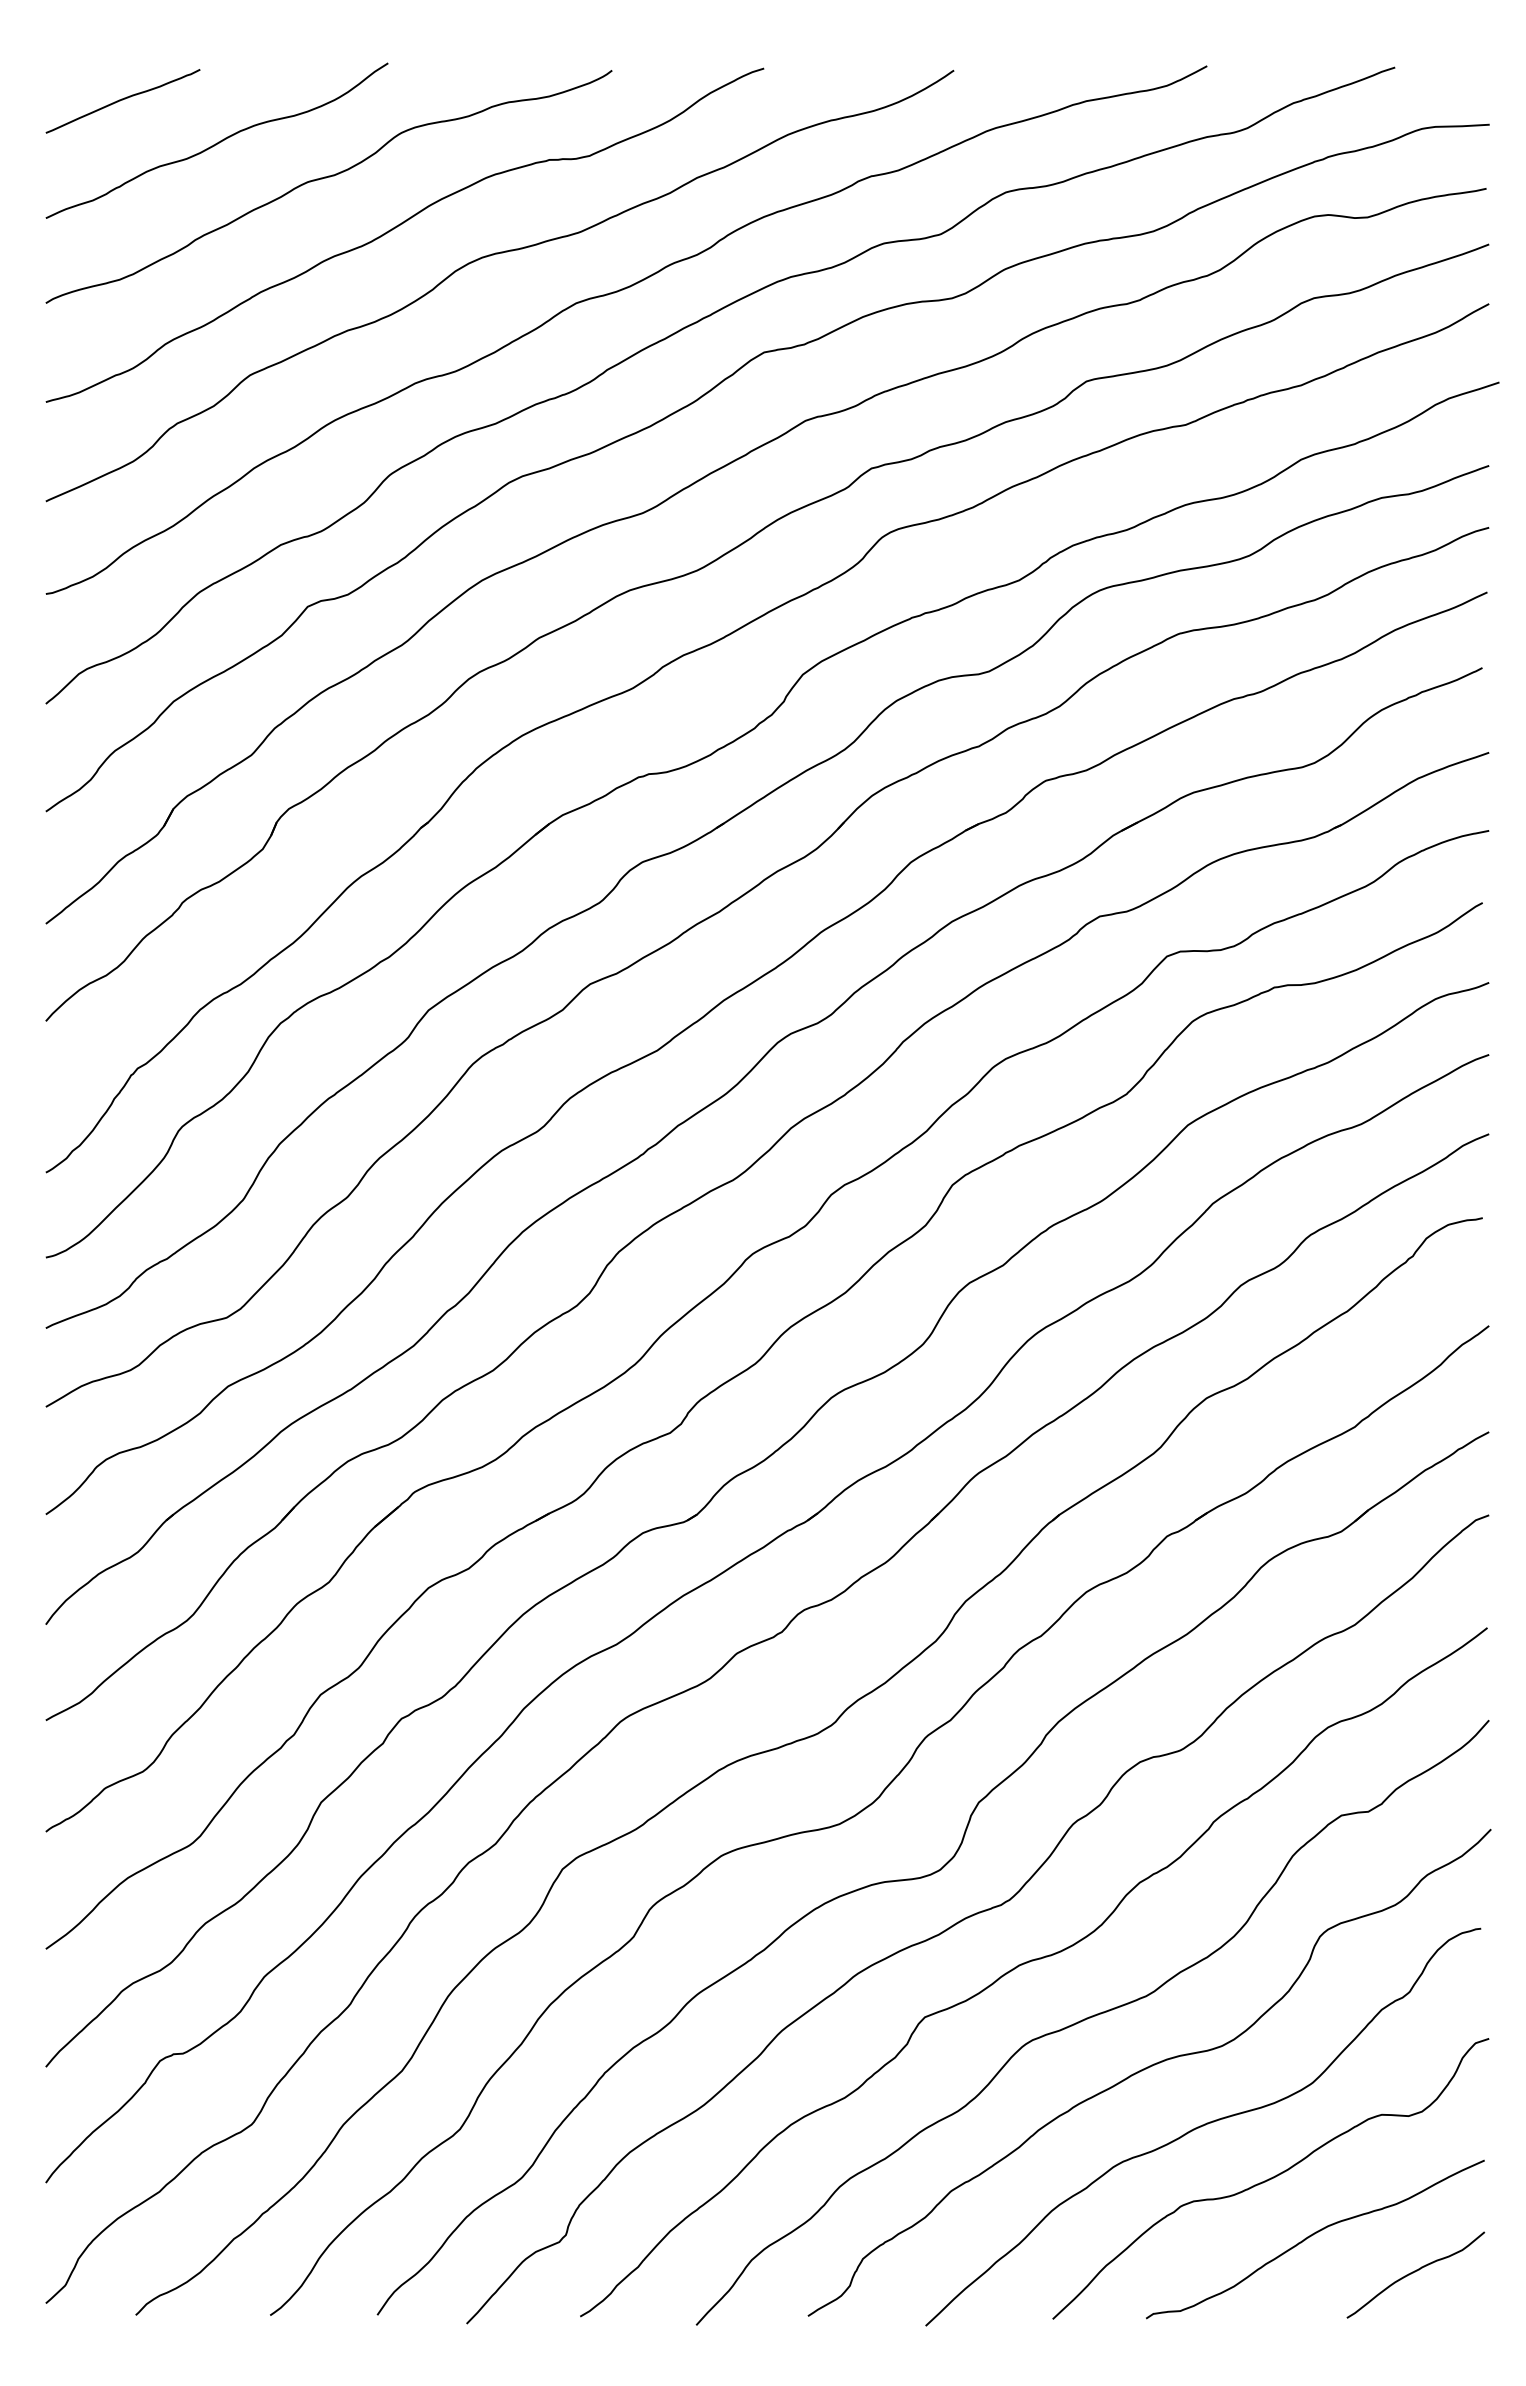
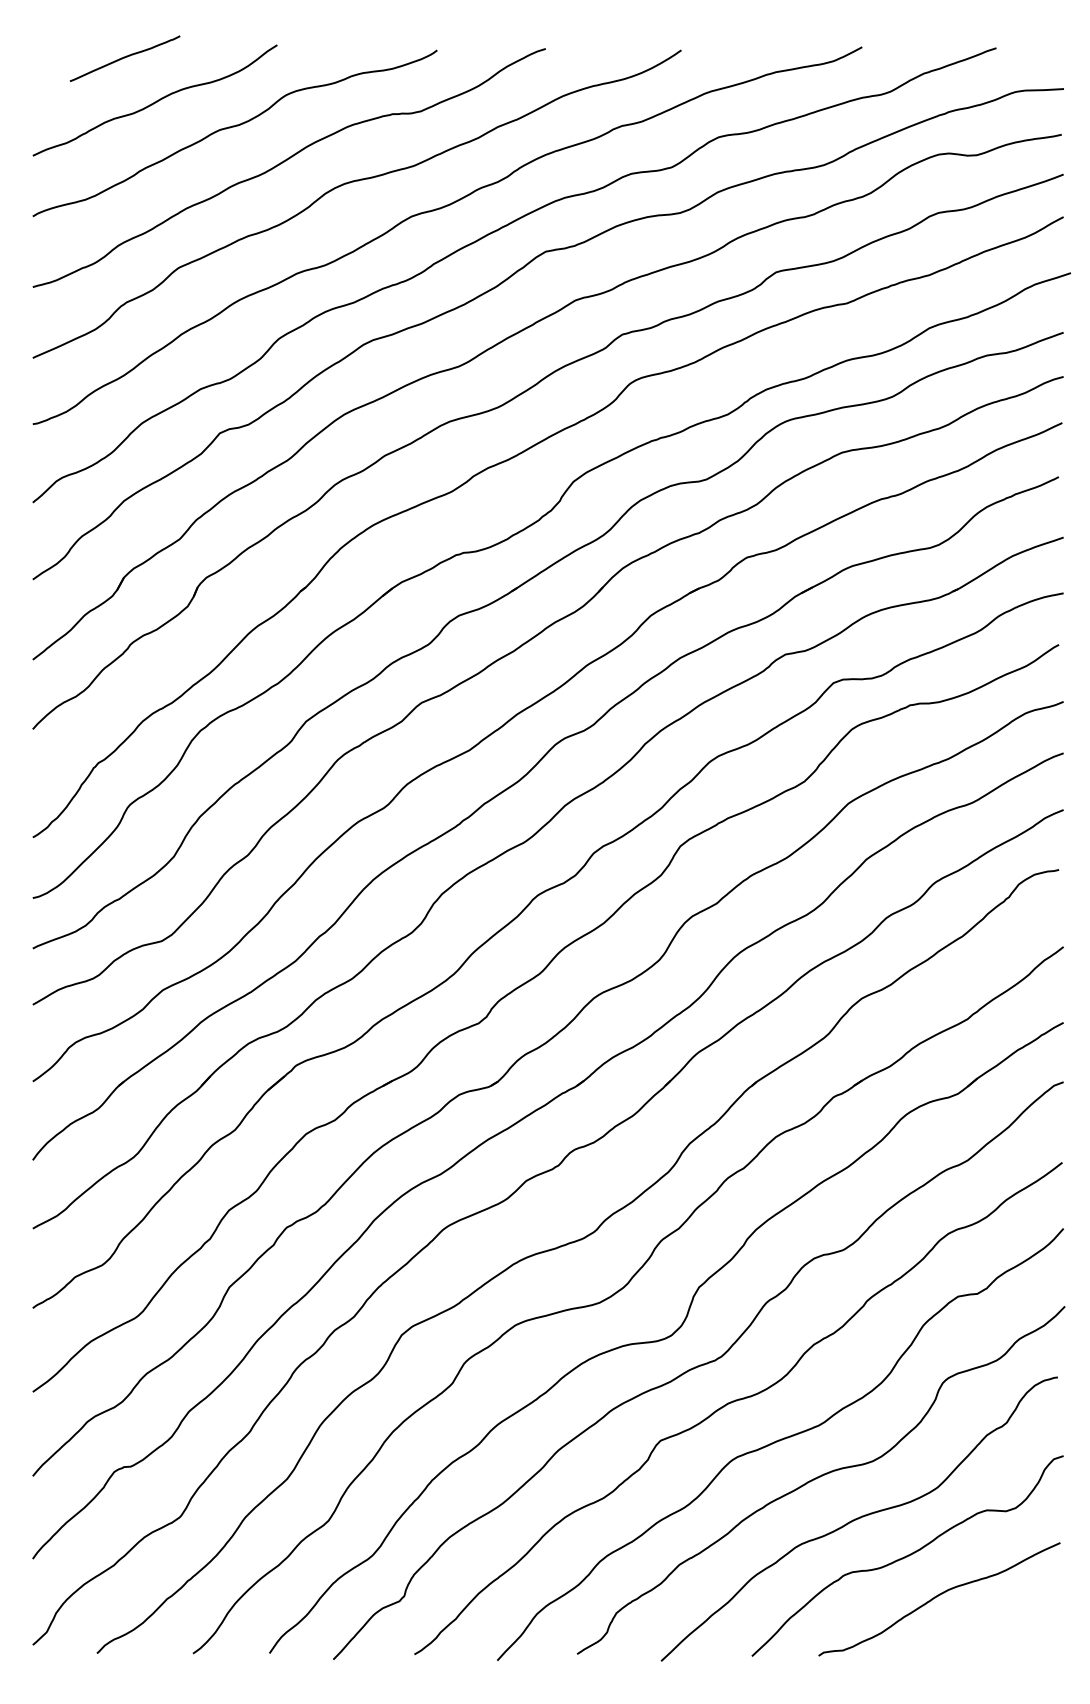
curve: (122, 100) -> (124, 58), moved
curve: (1415, 2272) -> (1011, 1622), removed

